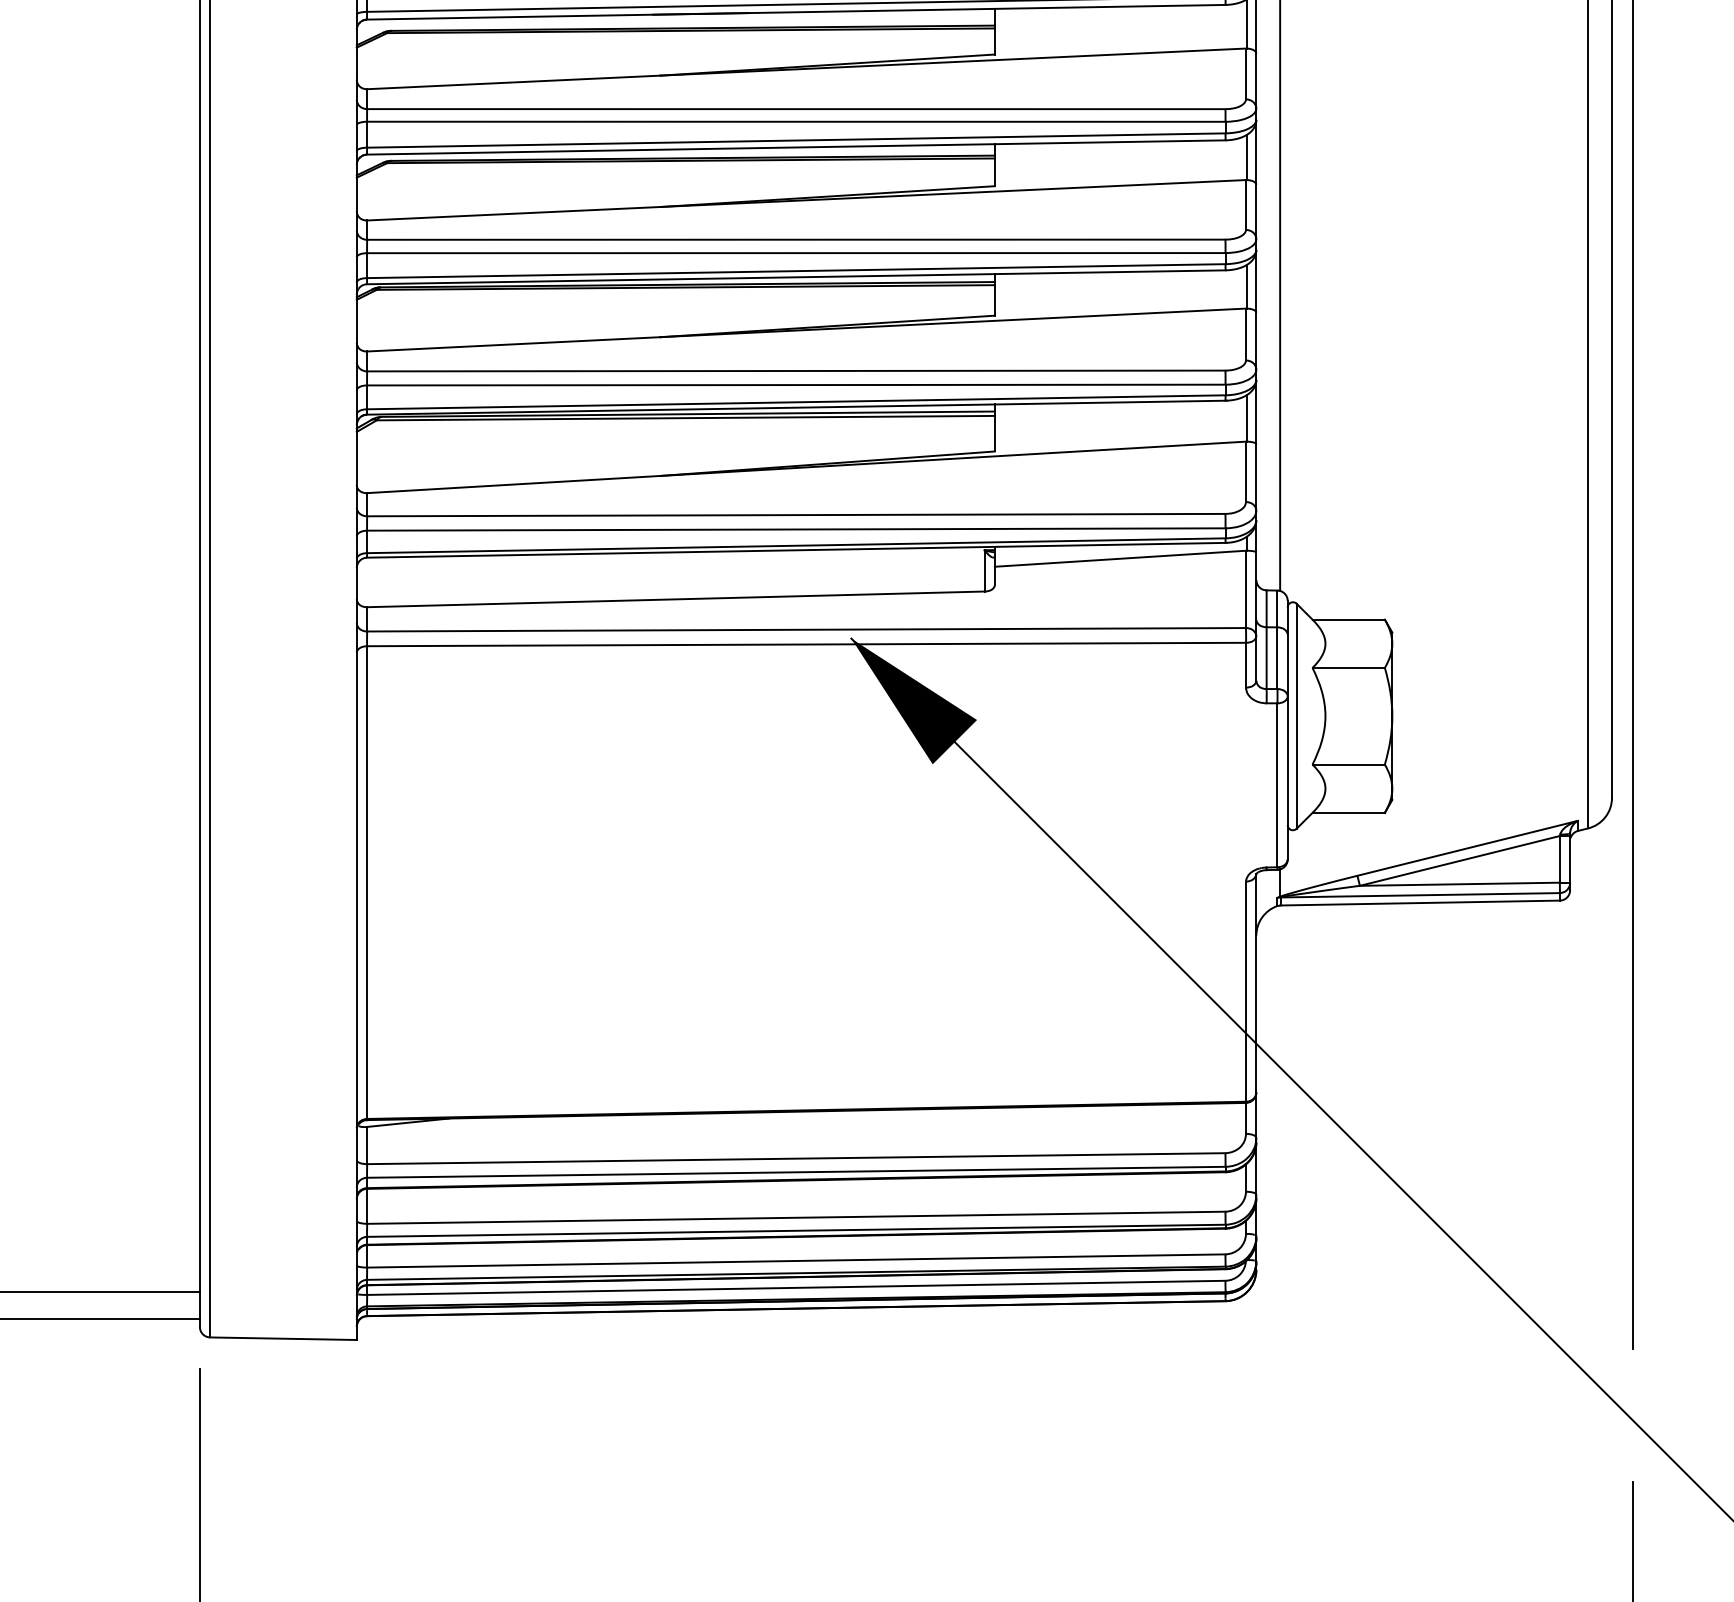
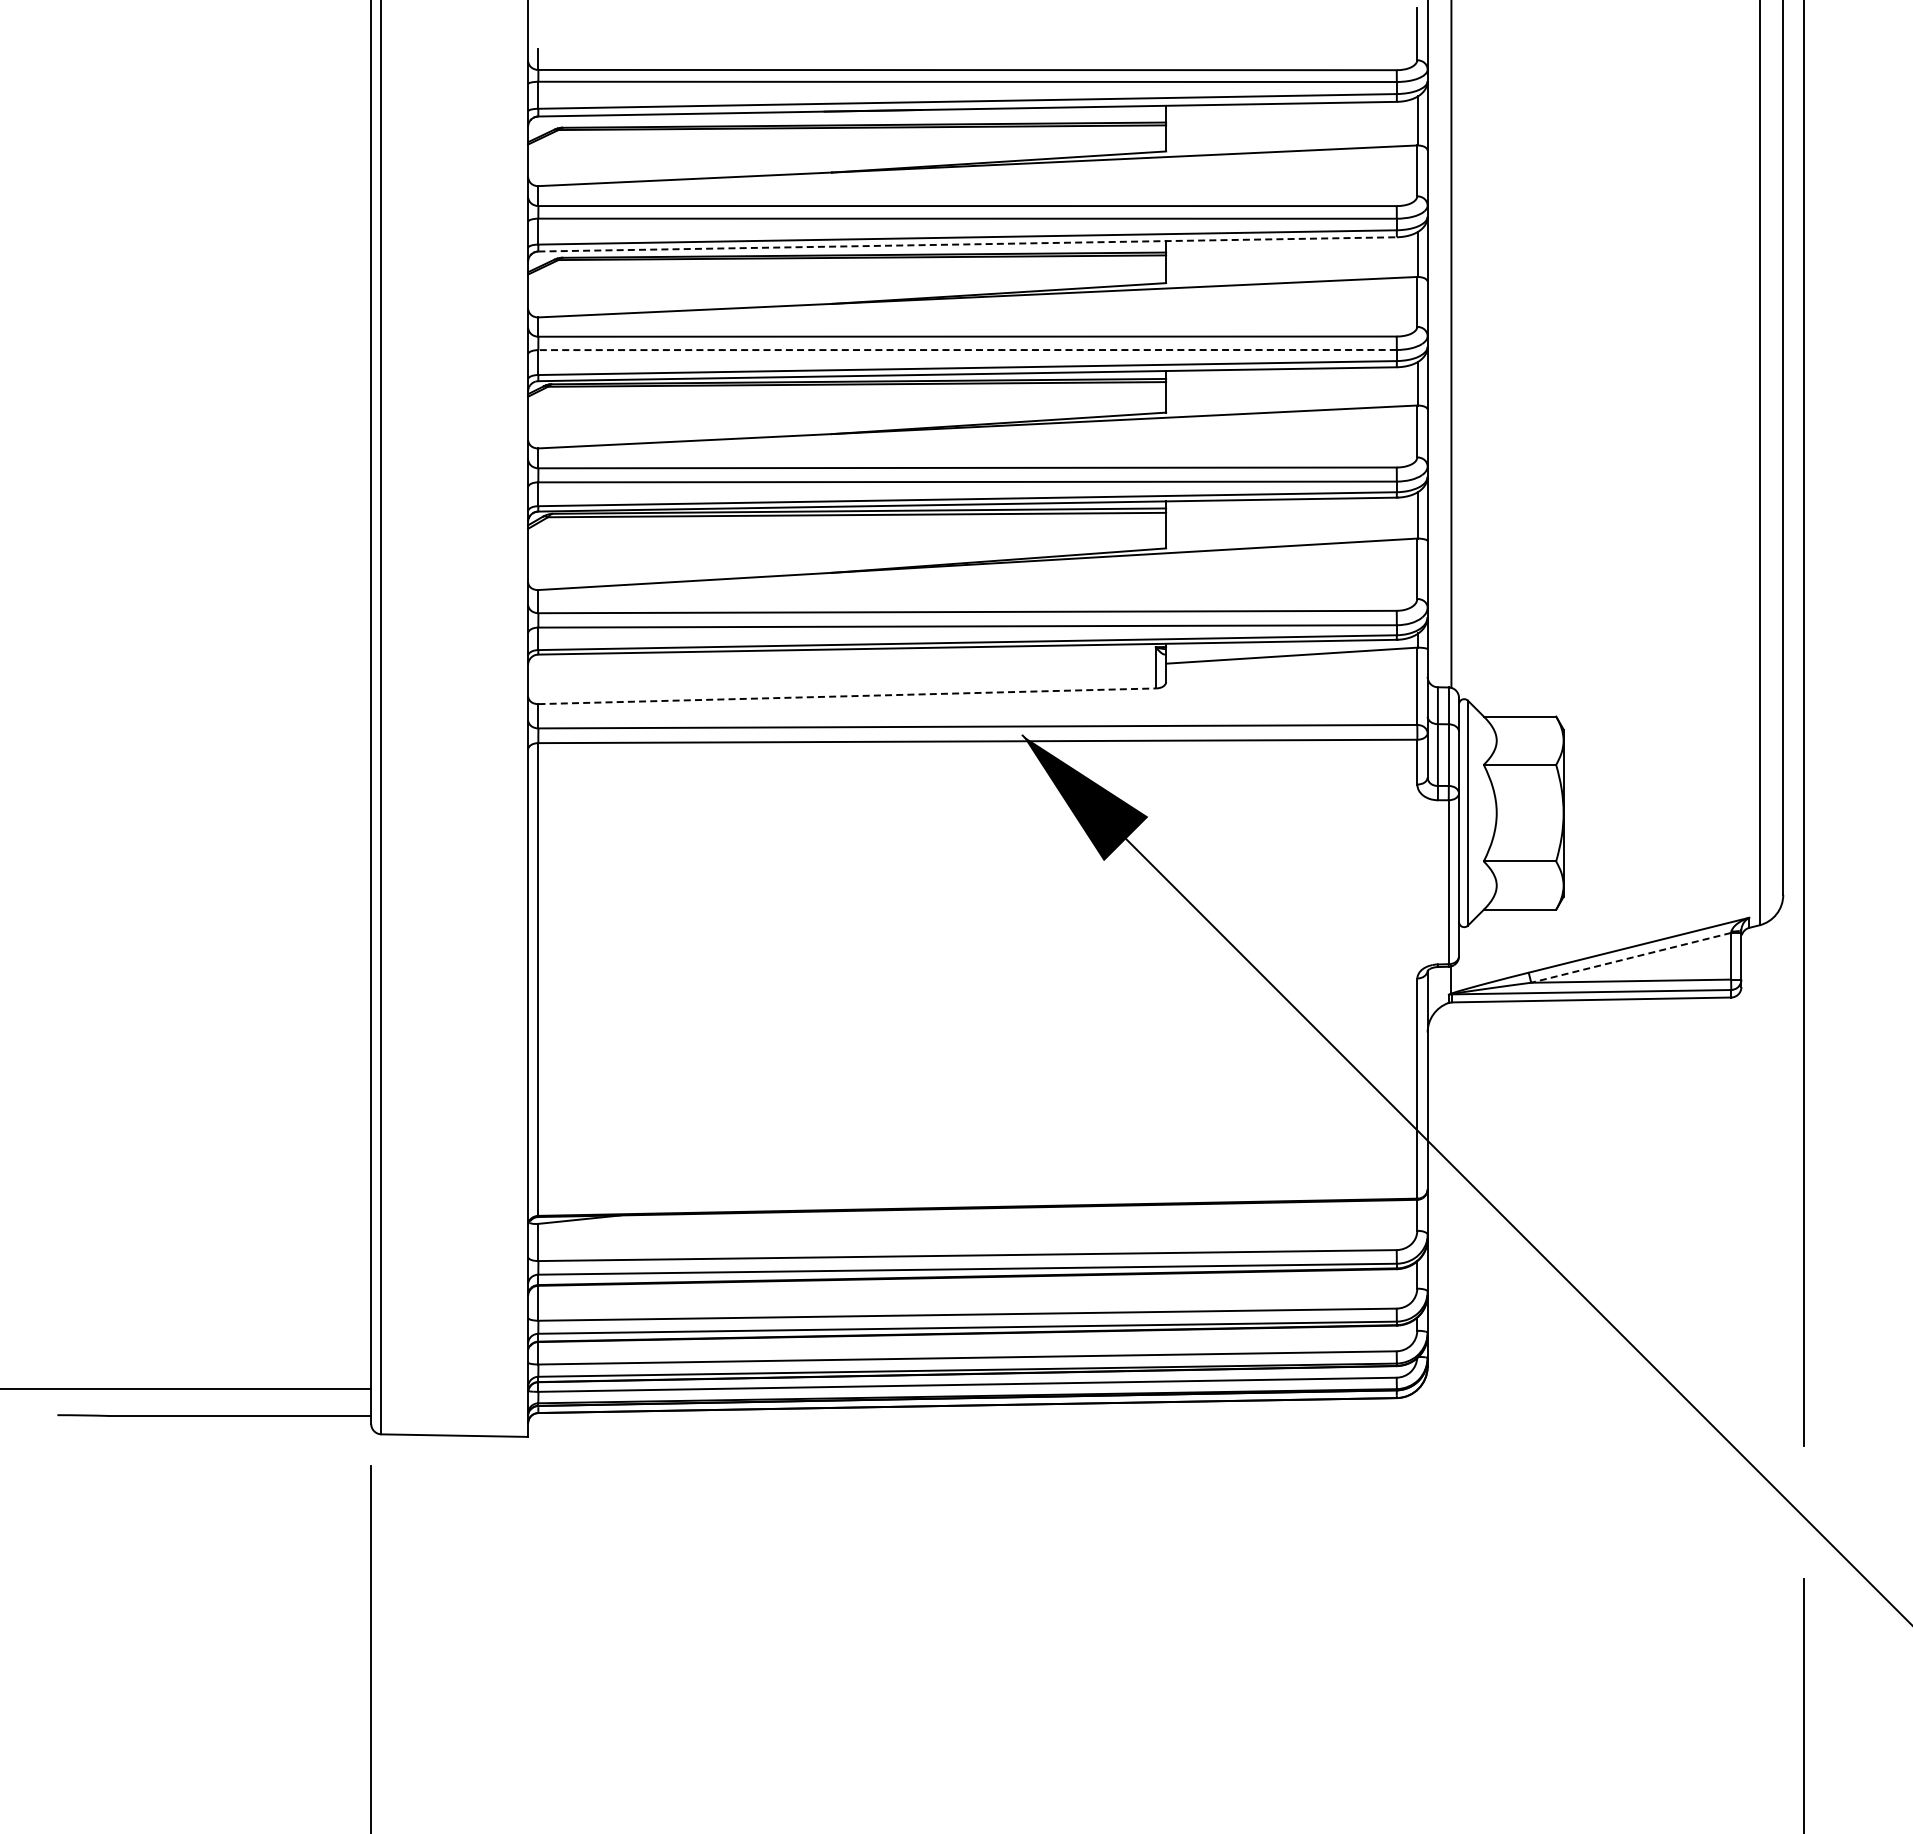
line: (797, 147) -> (968, 244), solid -> dashed
line: (796, 253) -> (967, 350), solid -> dashed
line: (676, 599) -> (847, 696), solid -> dashed
line: (1459, 860) -> (1630, 957), solid -> dashed

